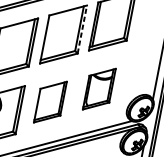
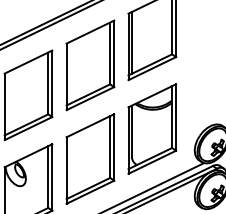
line: (82, 29) -> (114, 53), dashed -> solid
part: (99, 88) -> (152, 128), size x1.43
part: (50, 101) -> (90, 158), size x1.43

